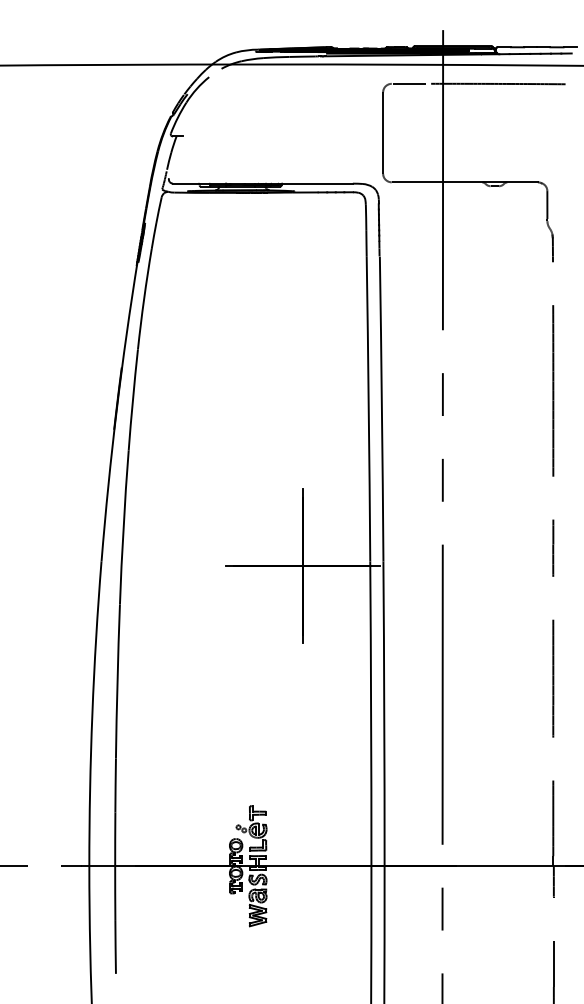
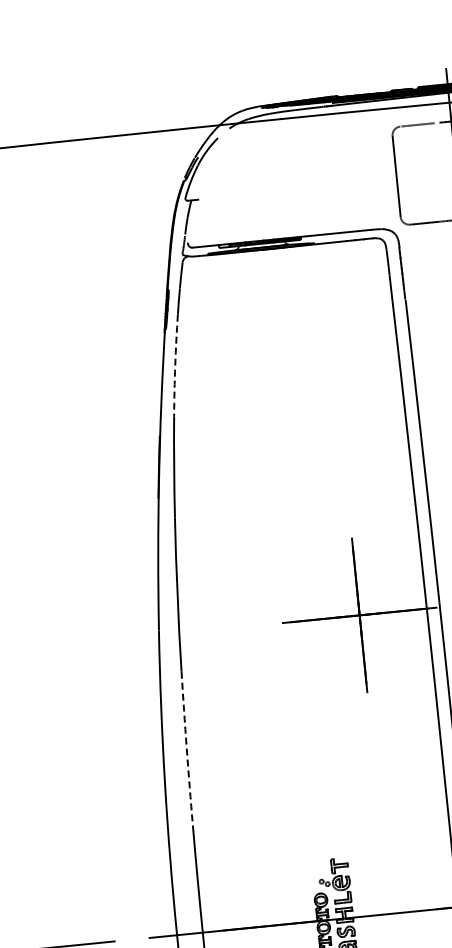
arc: (144, 299) -> (175, 365), solid -> dashed
arc: (117, 681) -> (186, 748), solid -> dashed

